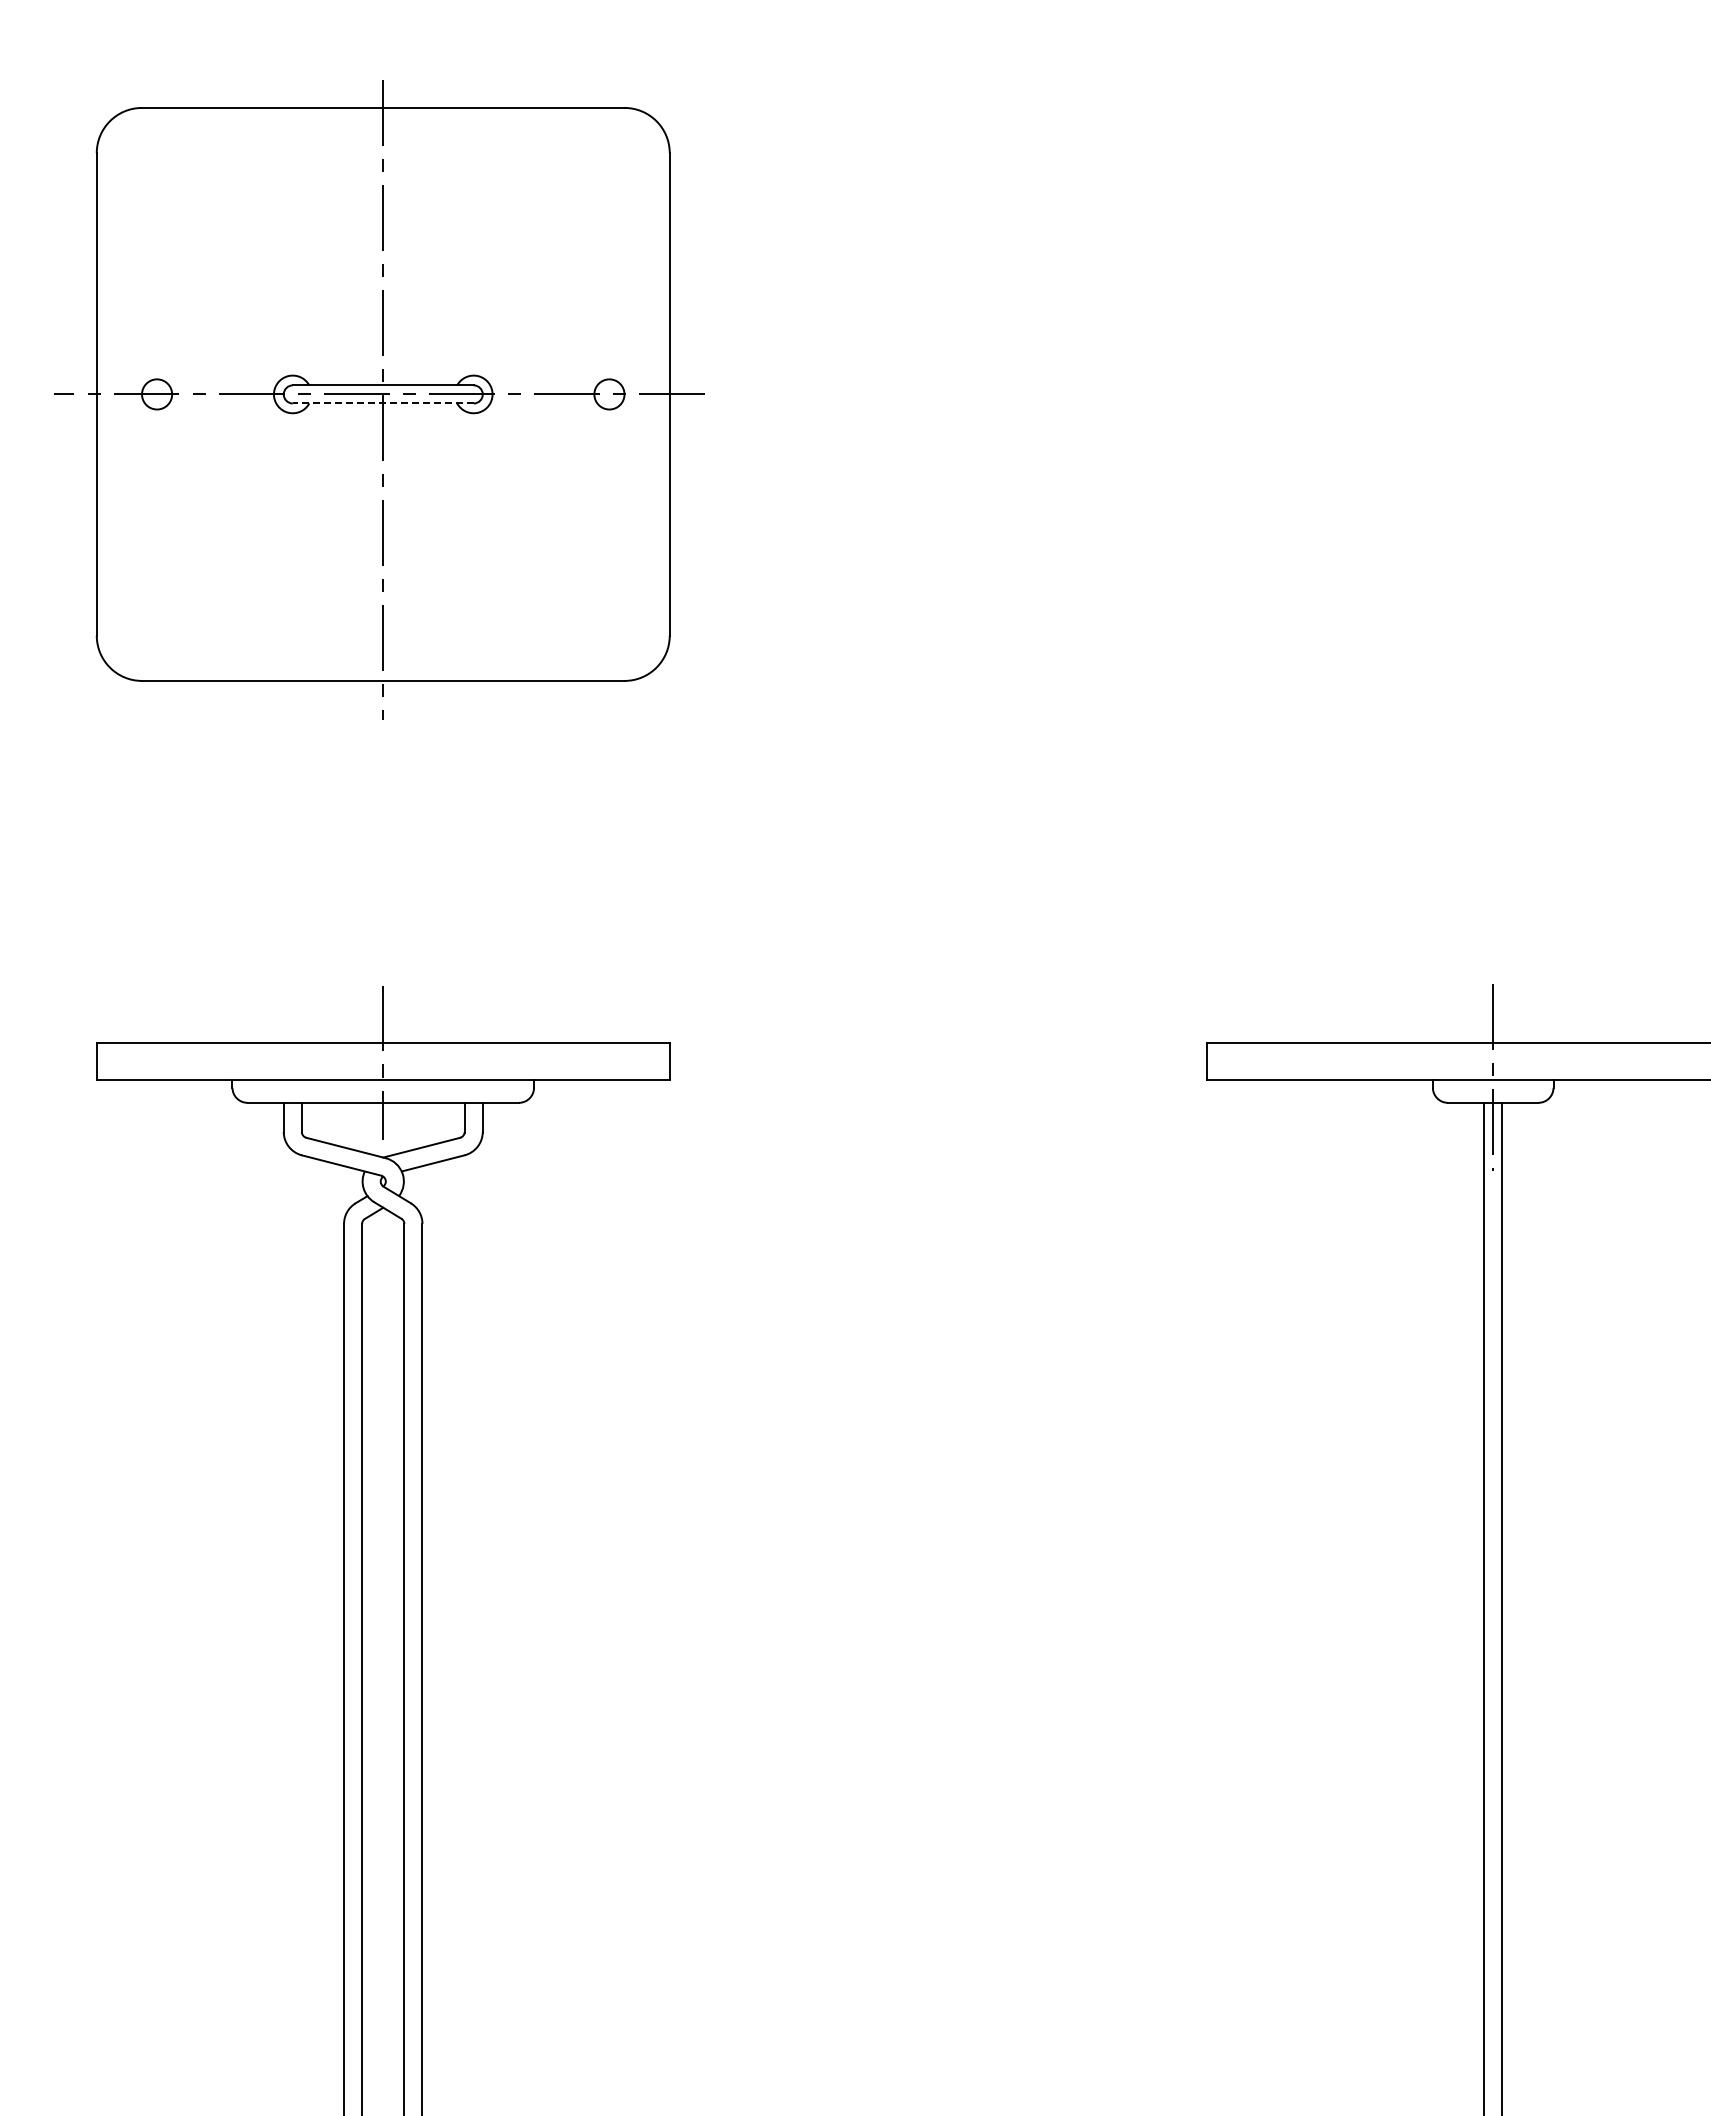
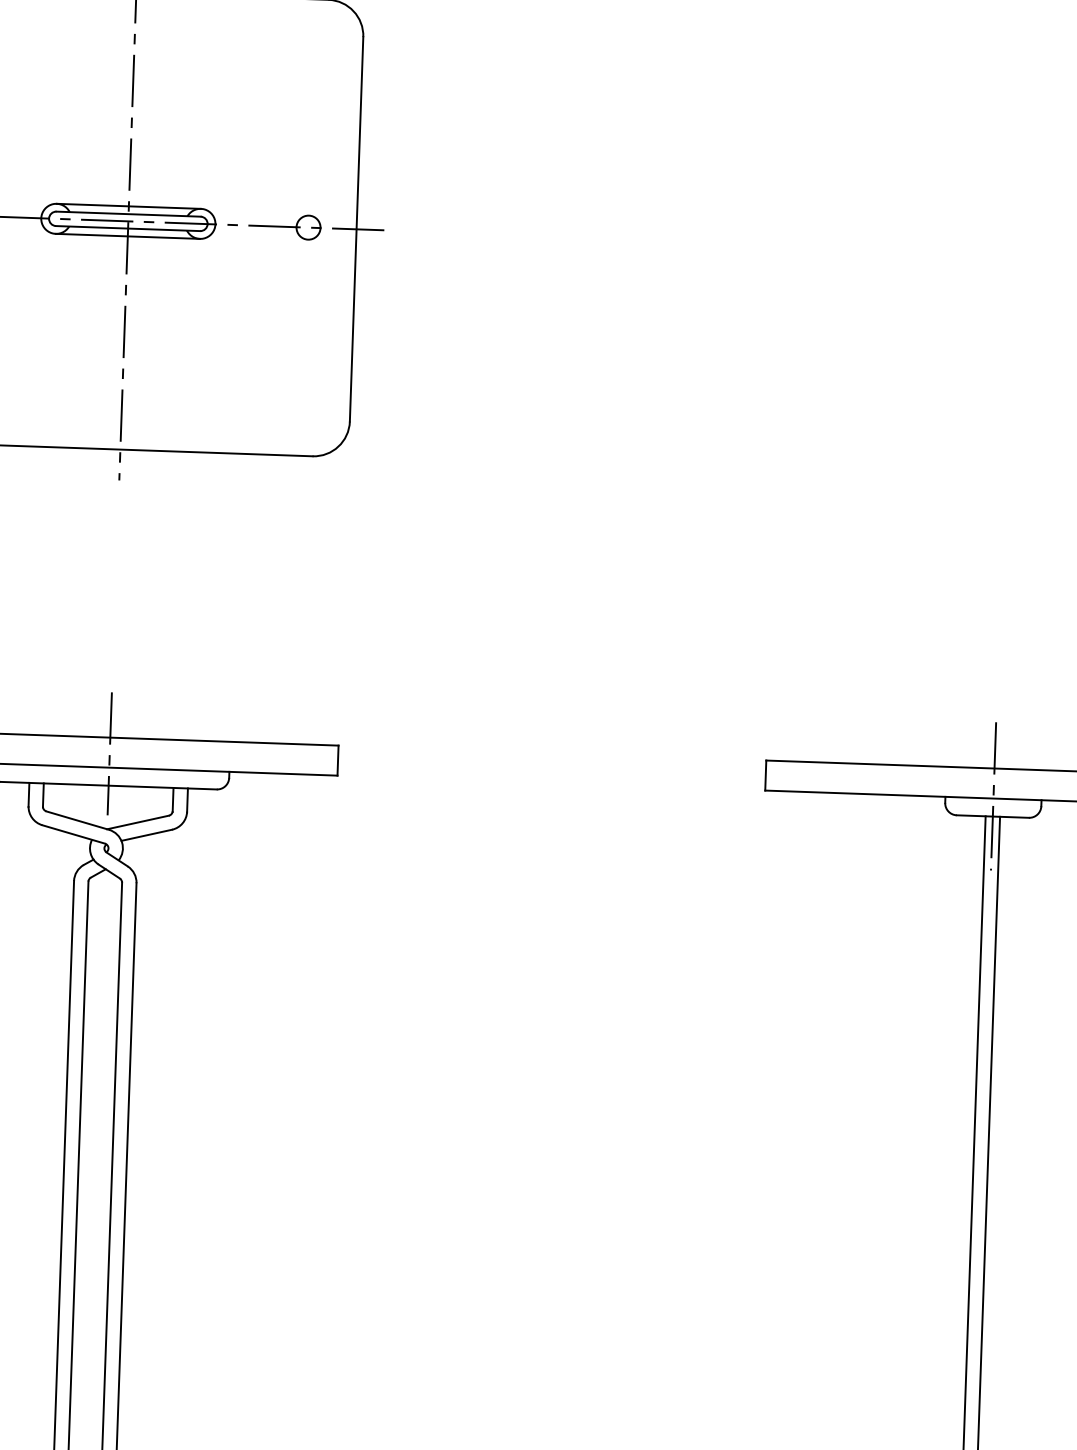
line: (382, 375) -> (128, 206), added
line: (382, 403) -> (127, 228), dashed -> solid
line: (382, 413) -> (127, 236), added

